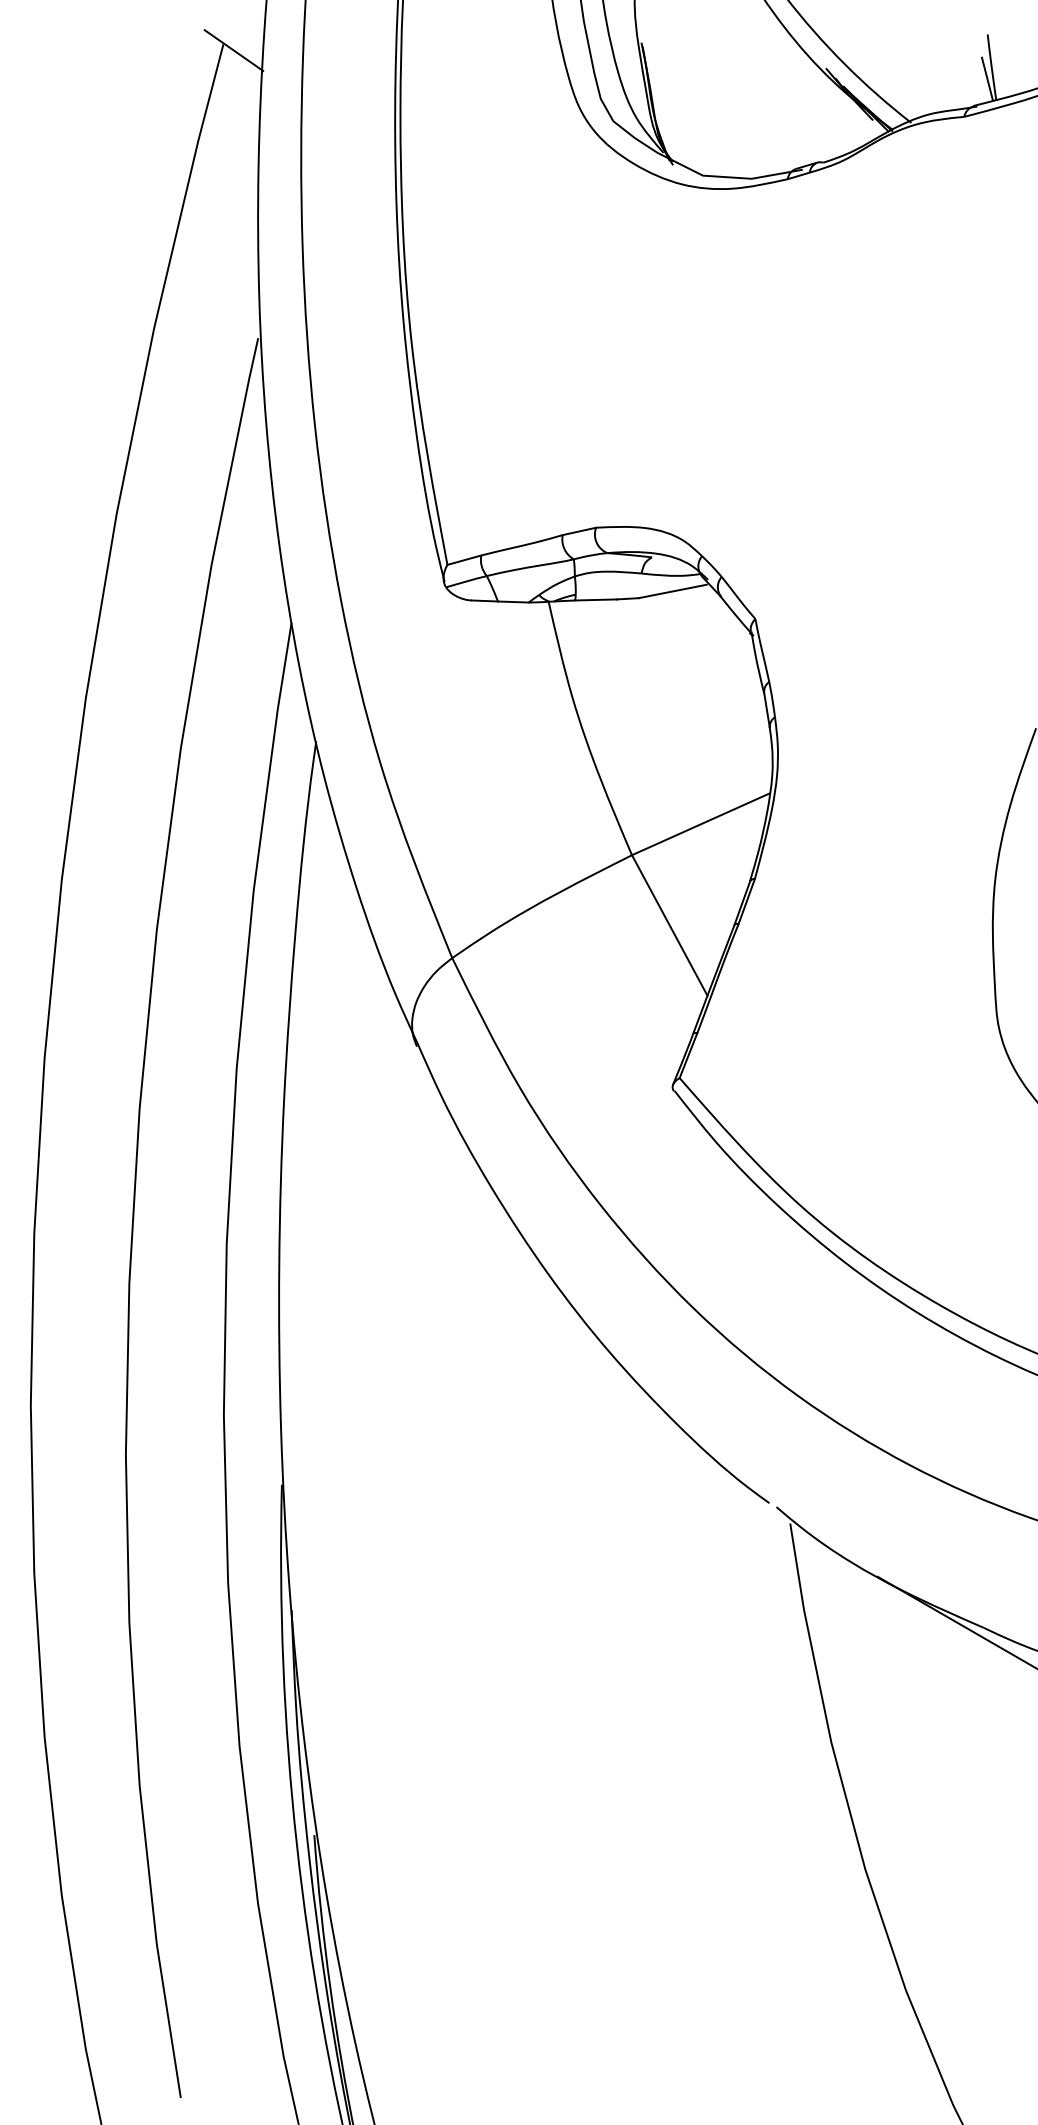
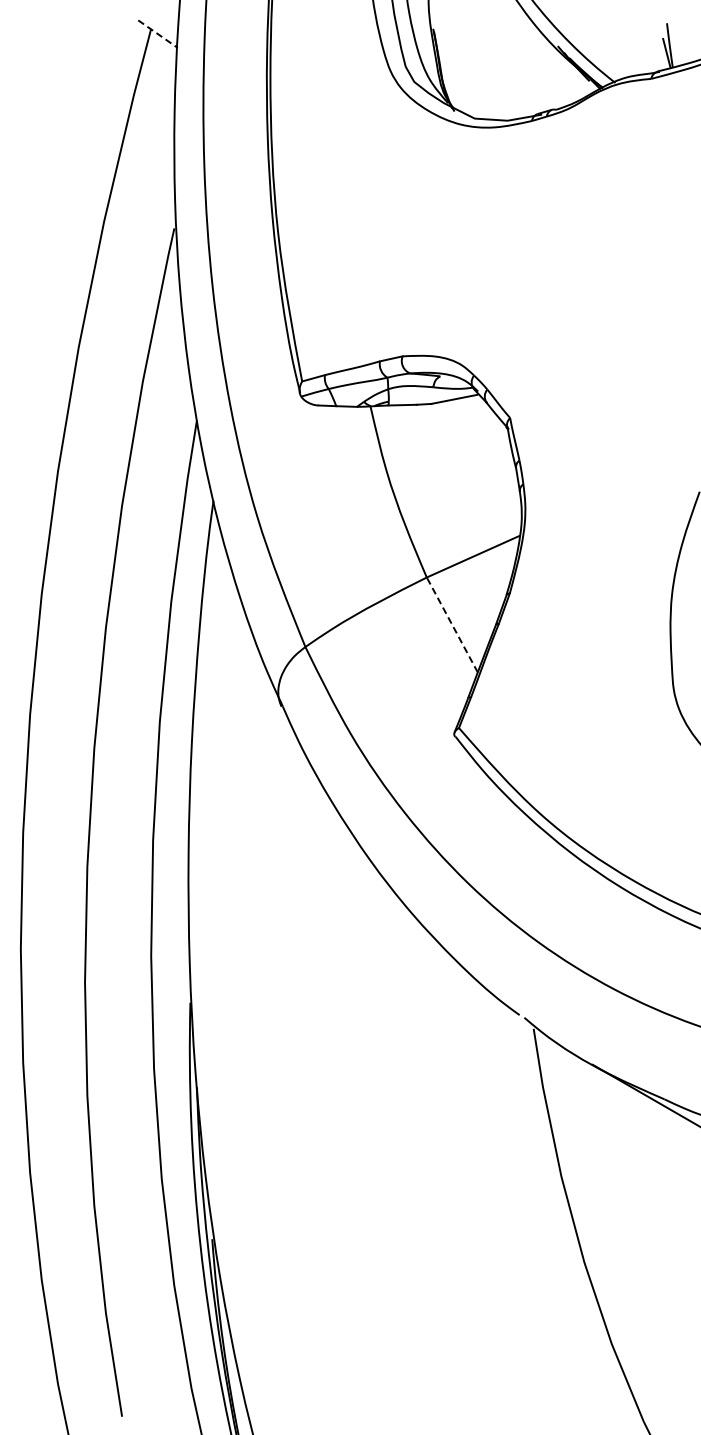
line: (234, 51) -> (158, 34), solid -> dashed
line: (670, 924) -> (452, 624), solid -> dashed

